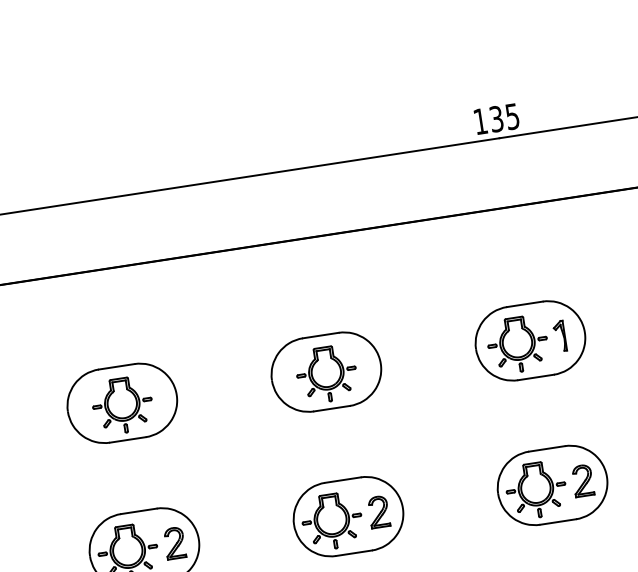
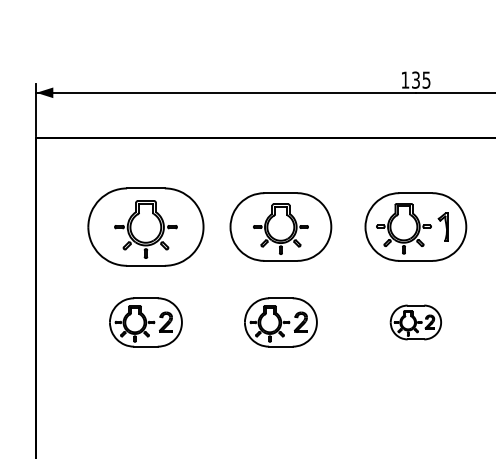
part: (529, 340) -> (415, 226), size x1.4
part: (325, 371) -> (280, 226), size x1.4
part: (121, 402) -> (145, 226), size x1.6
part: (551, 485) -> (415, 322), size x0.7

